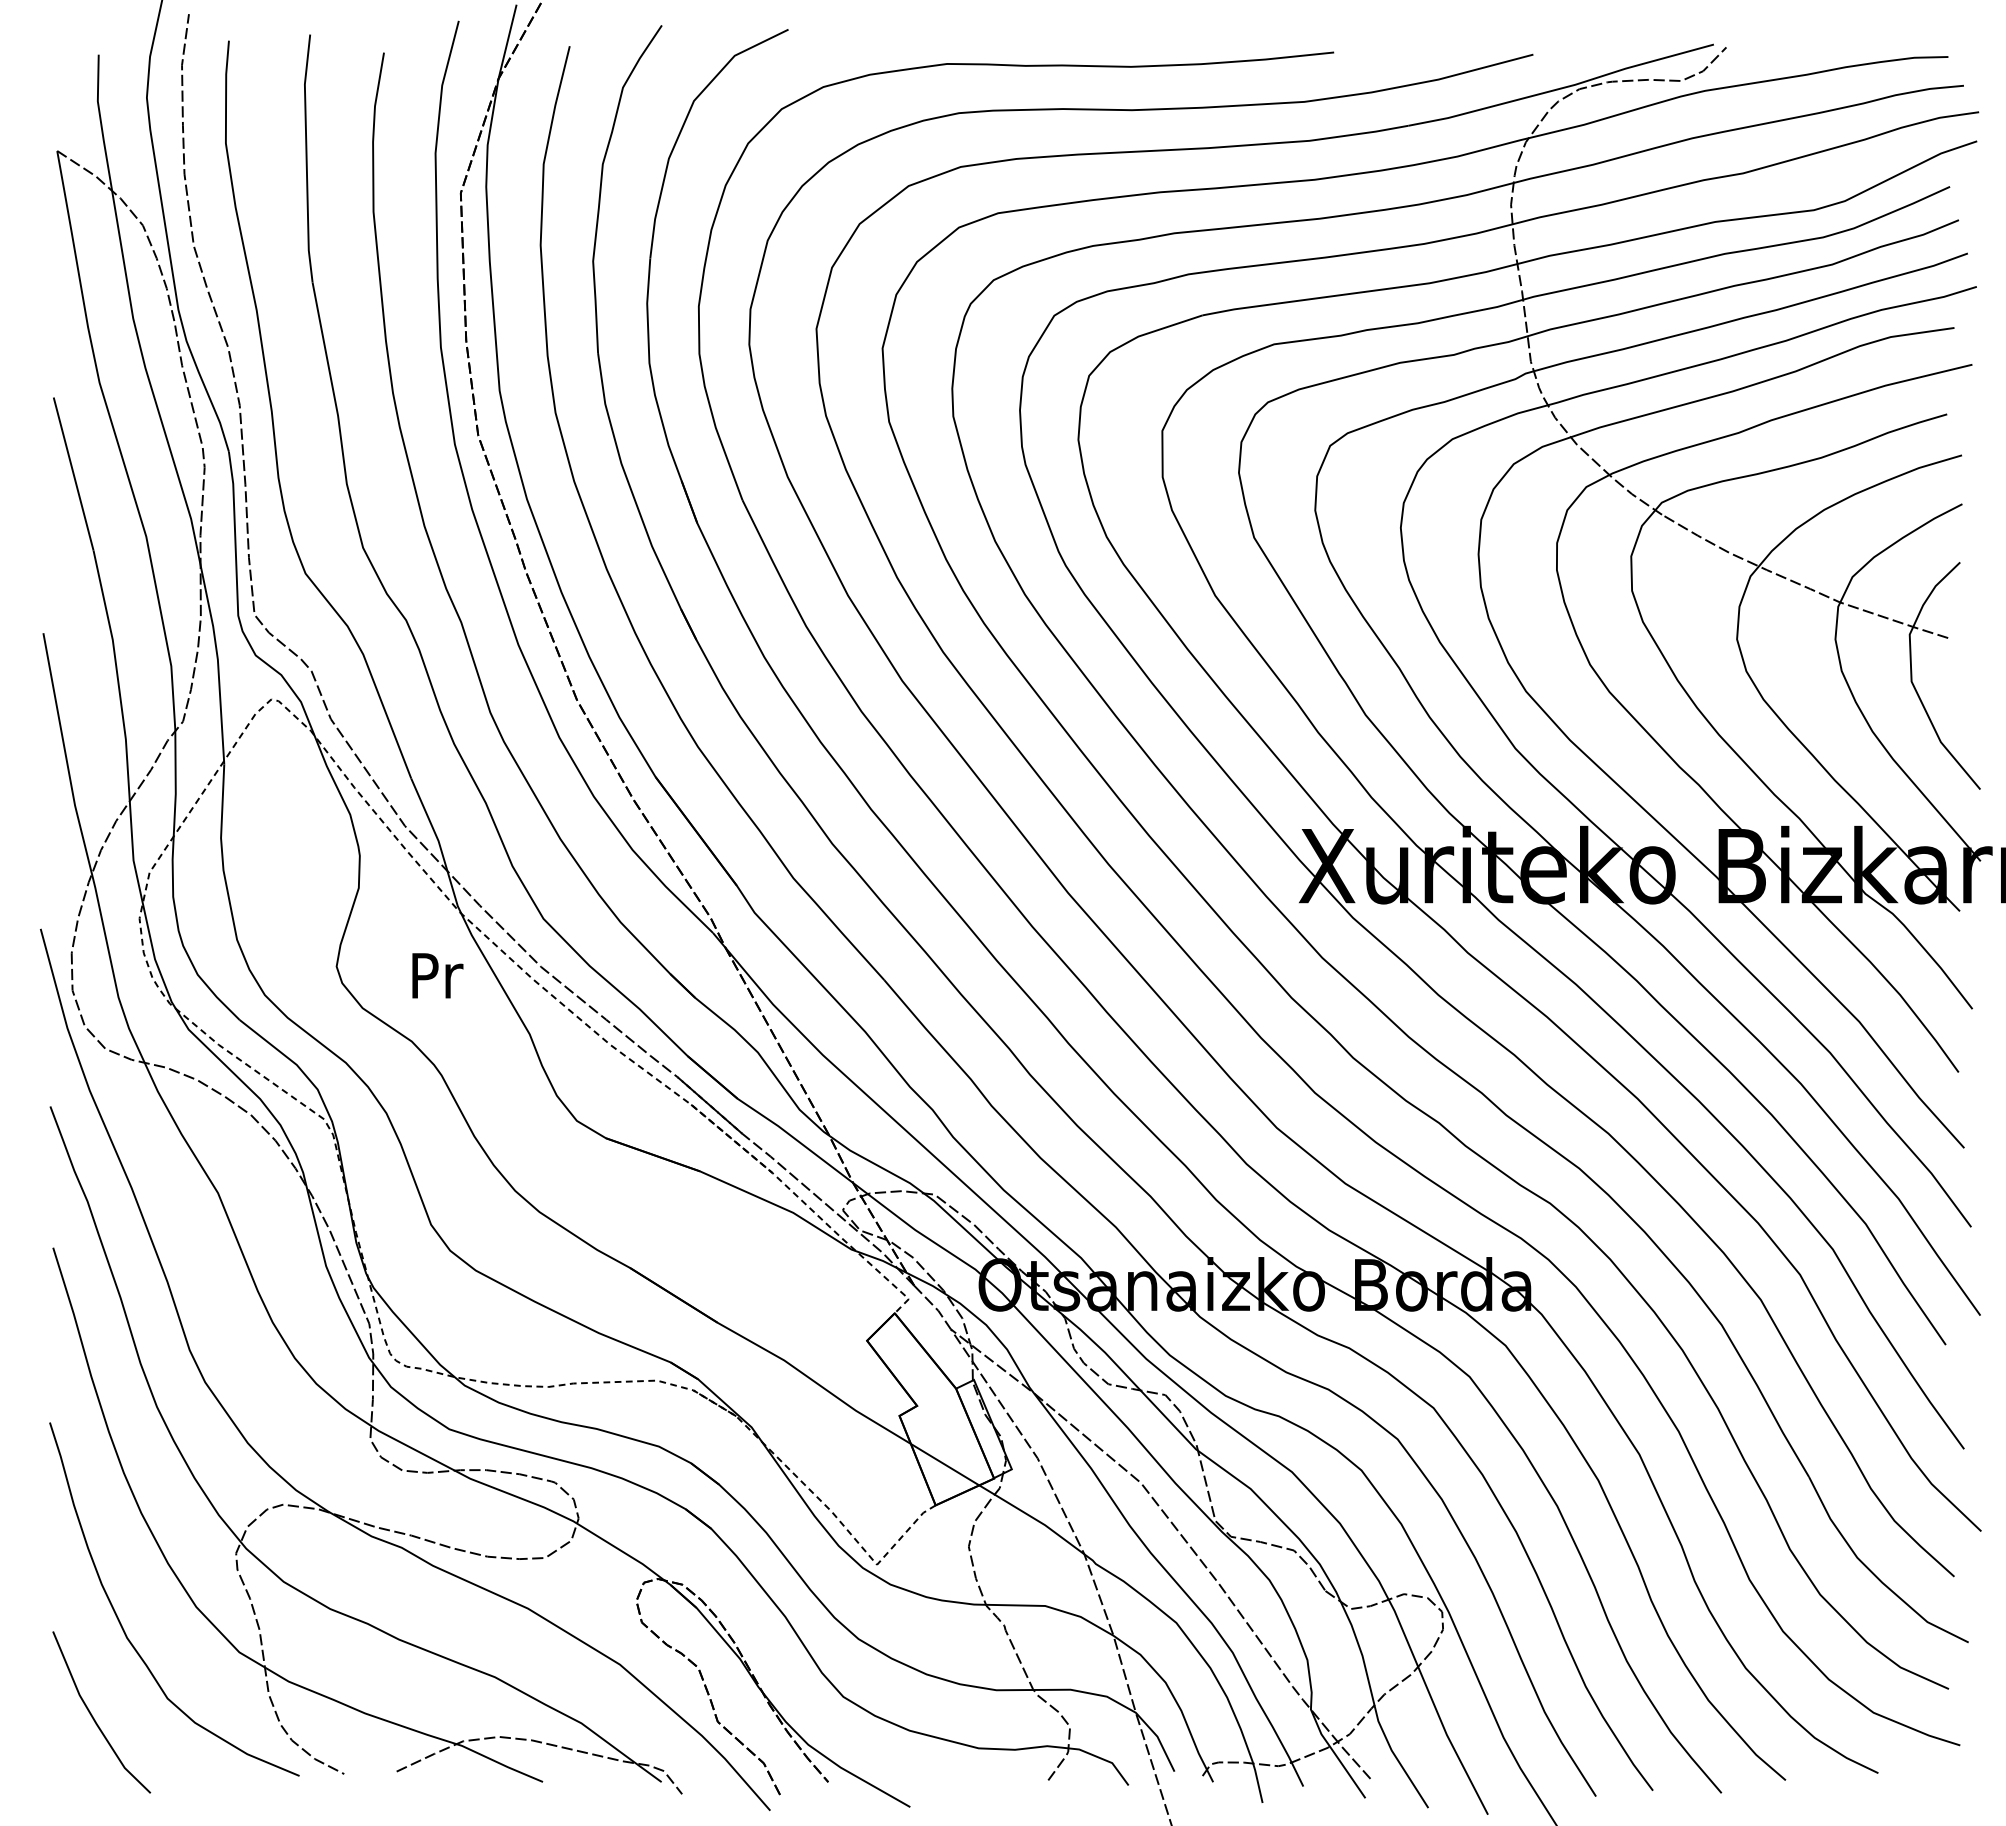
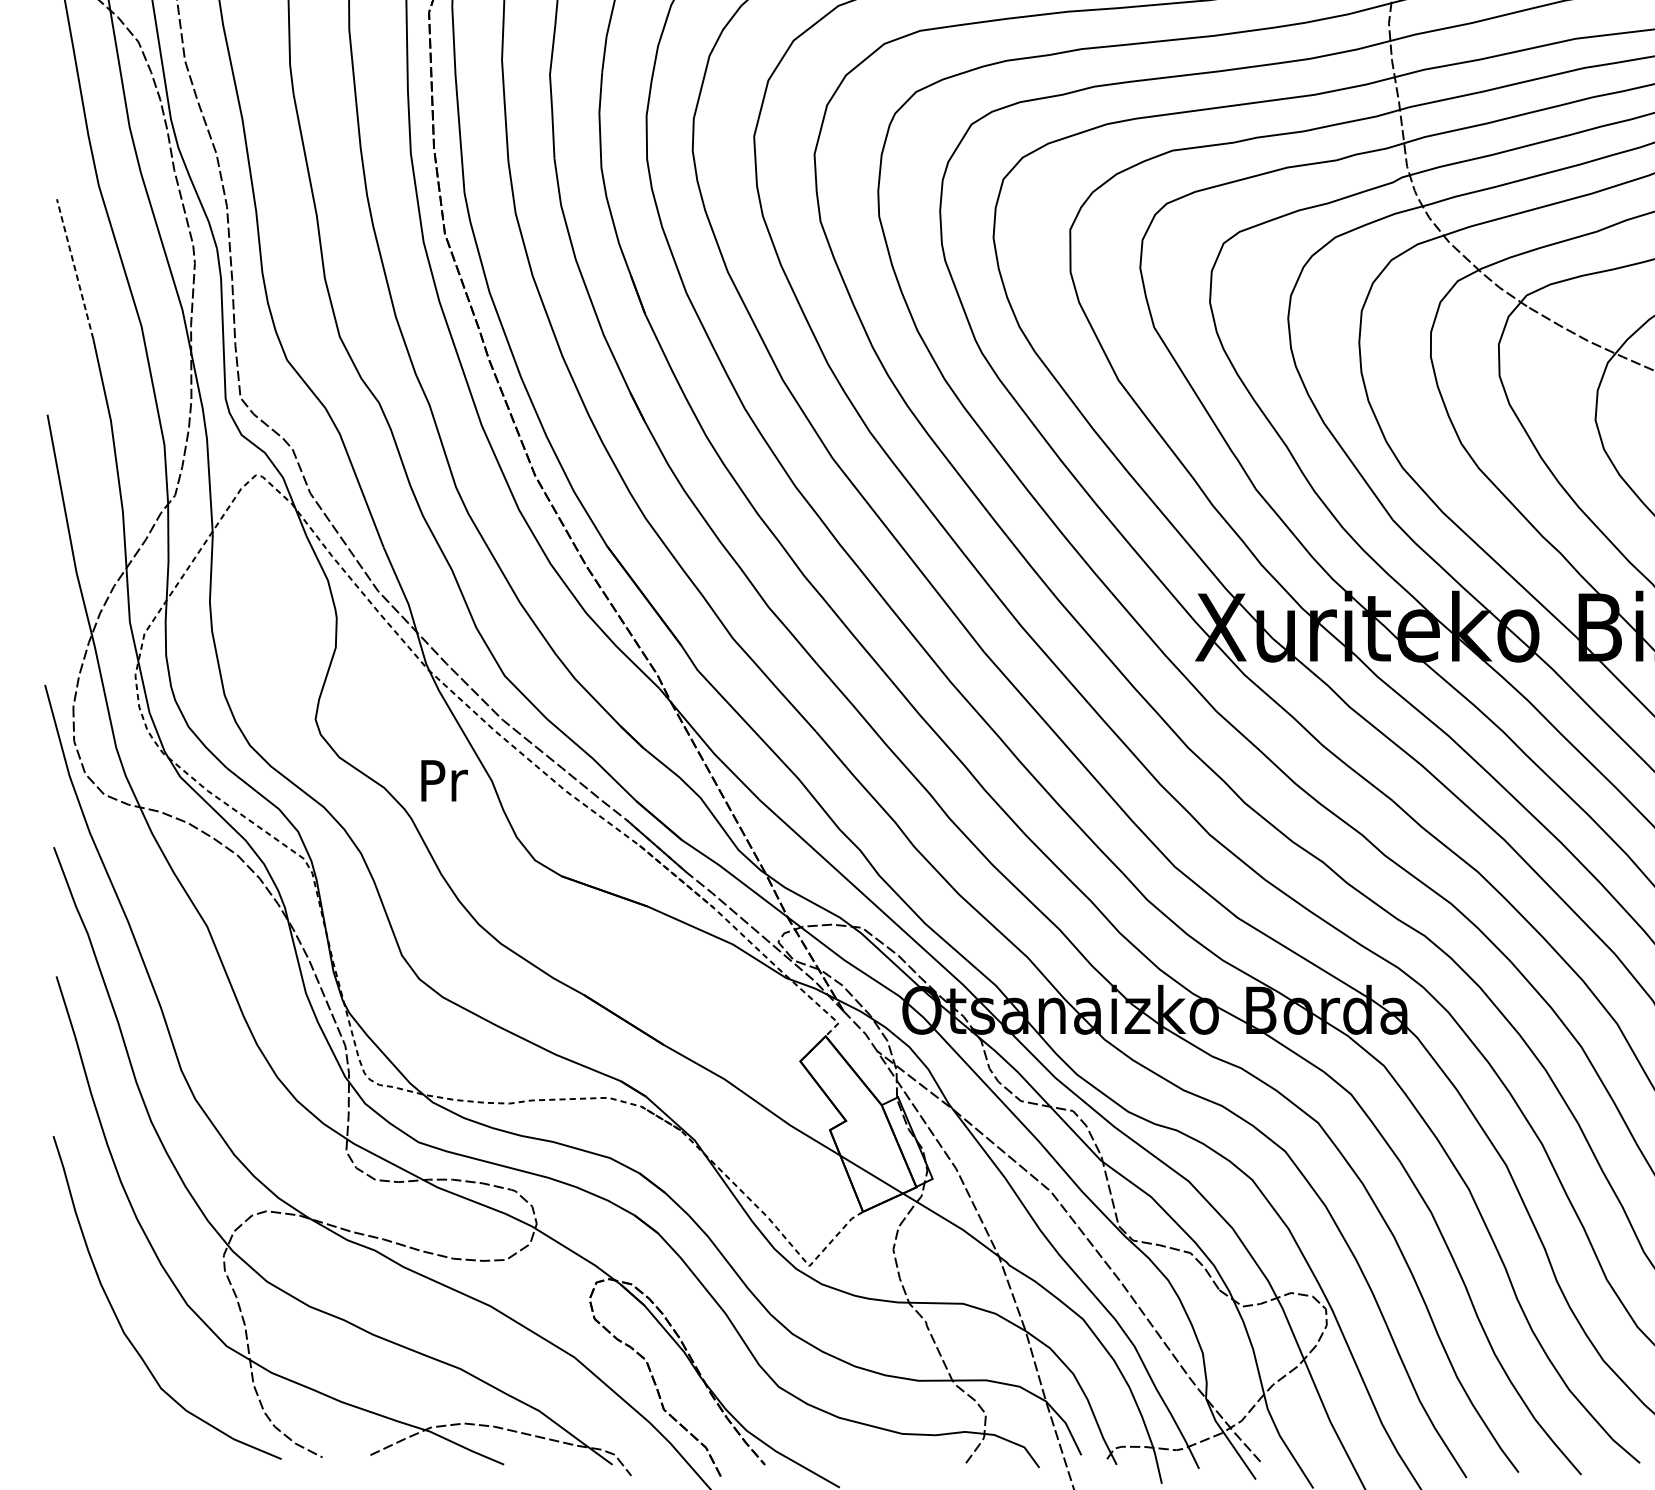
line: (73, 473) -> (75, 268), solid -> dashed
text: (437, 975) -> (444, 780), moved
line: (93, 1716) -> (93, 1404), removed

